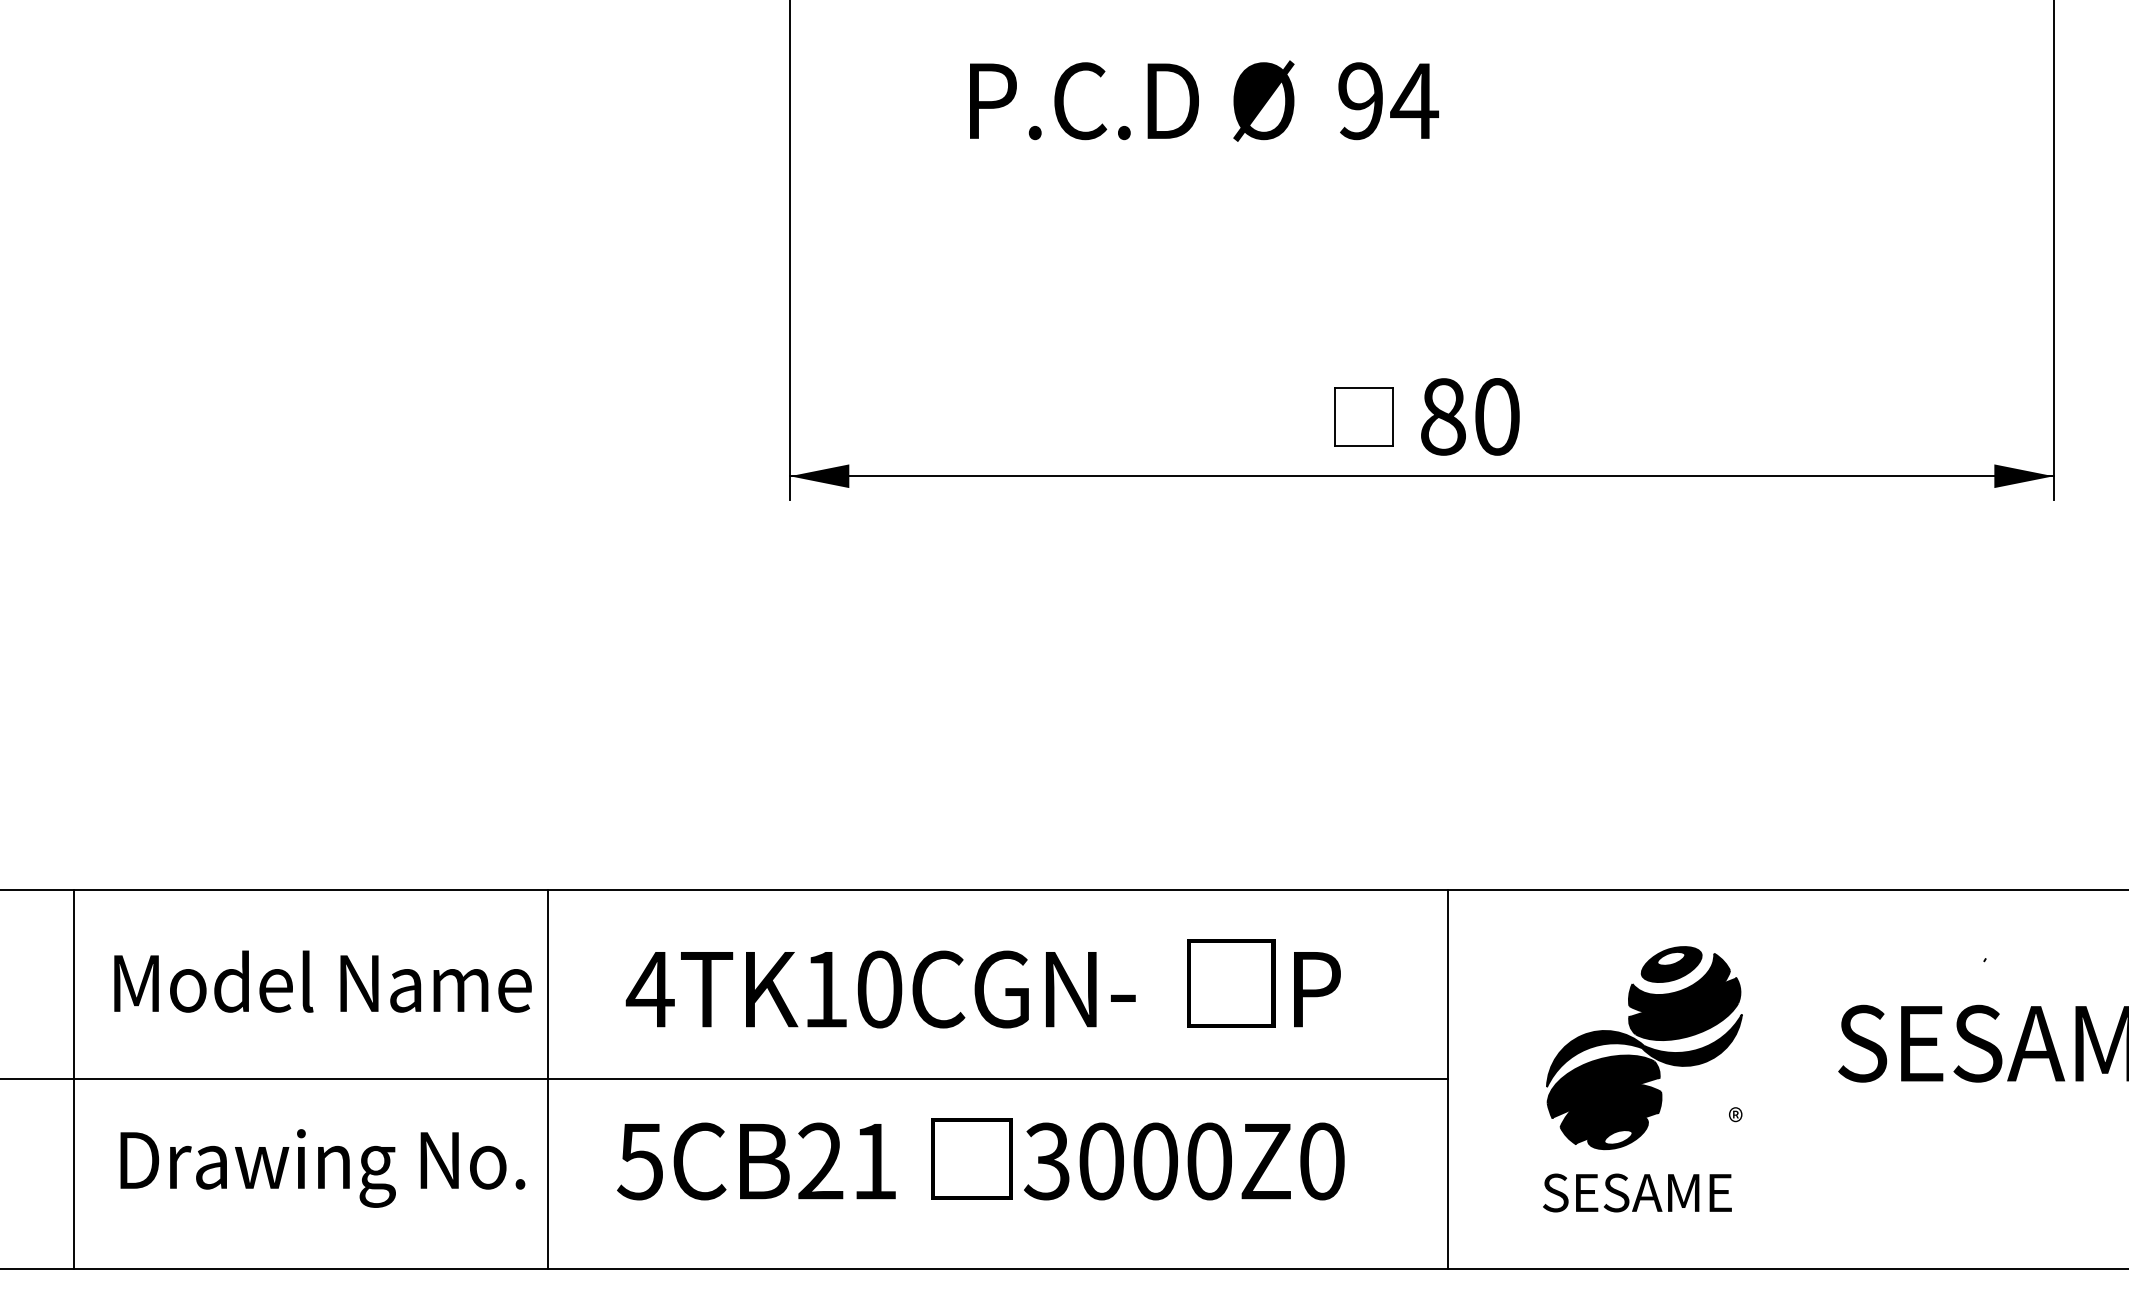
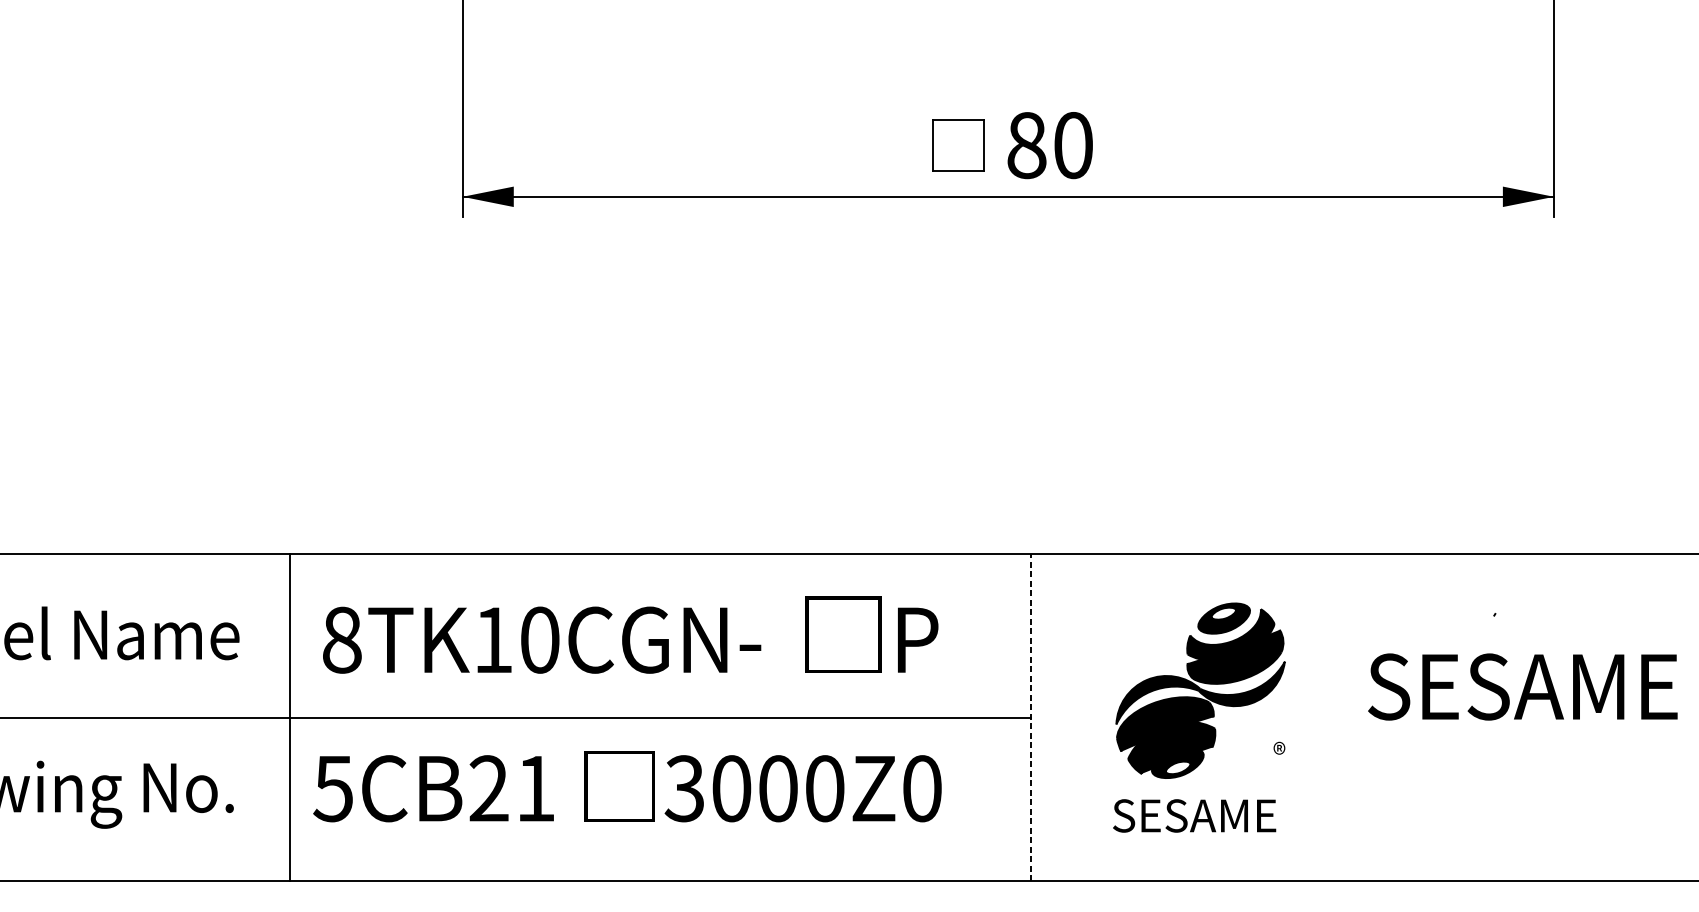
text: (649, 989) -> (341, 640), 4TK10CGN- -> 8TK10CGN-
line: (548, 1078) -> (290, 717), moved
line: (1448, 1079) -> (1031, 717), solid -> dashed

